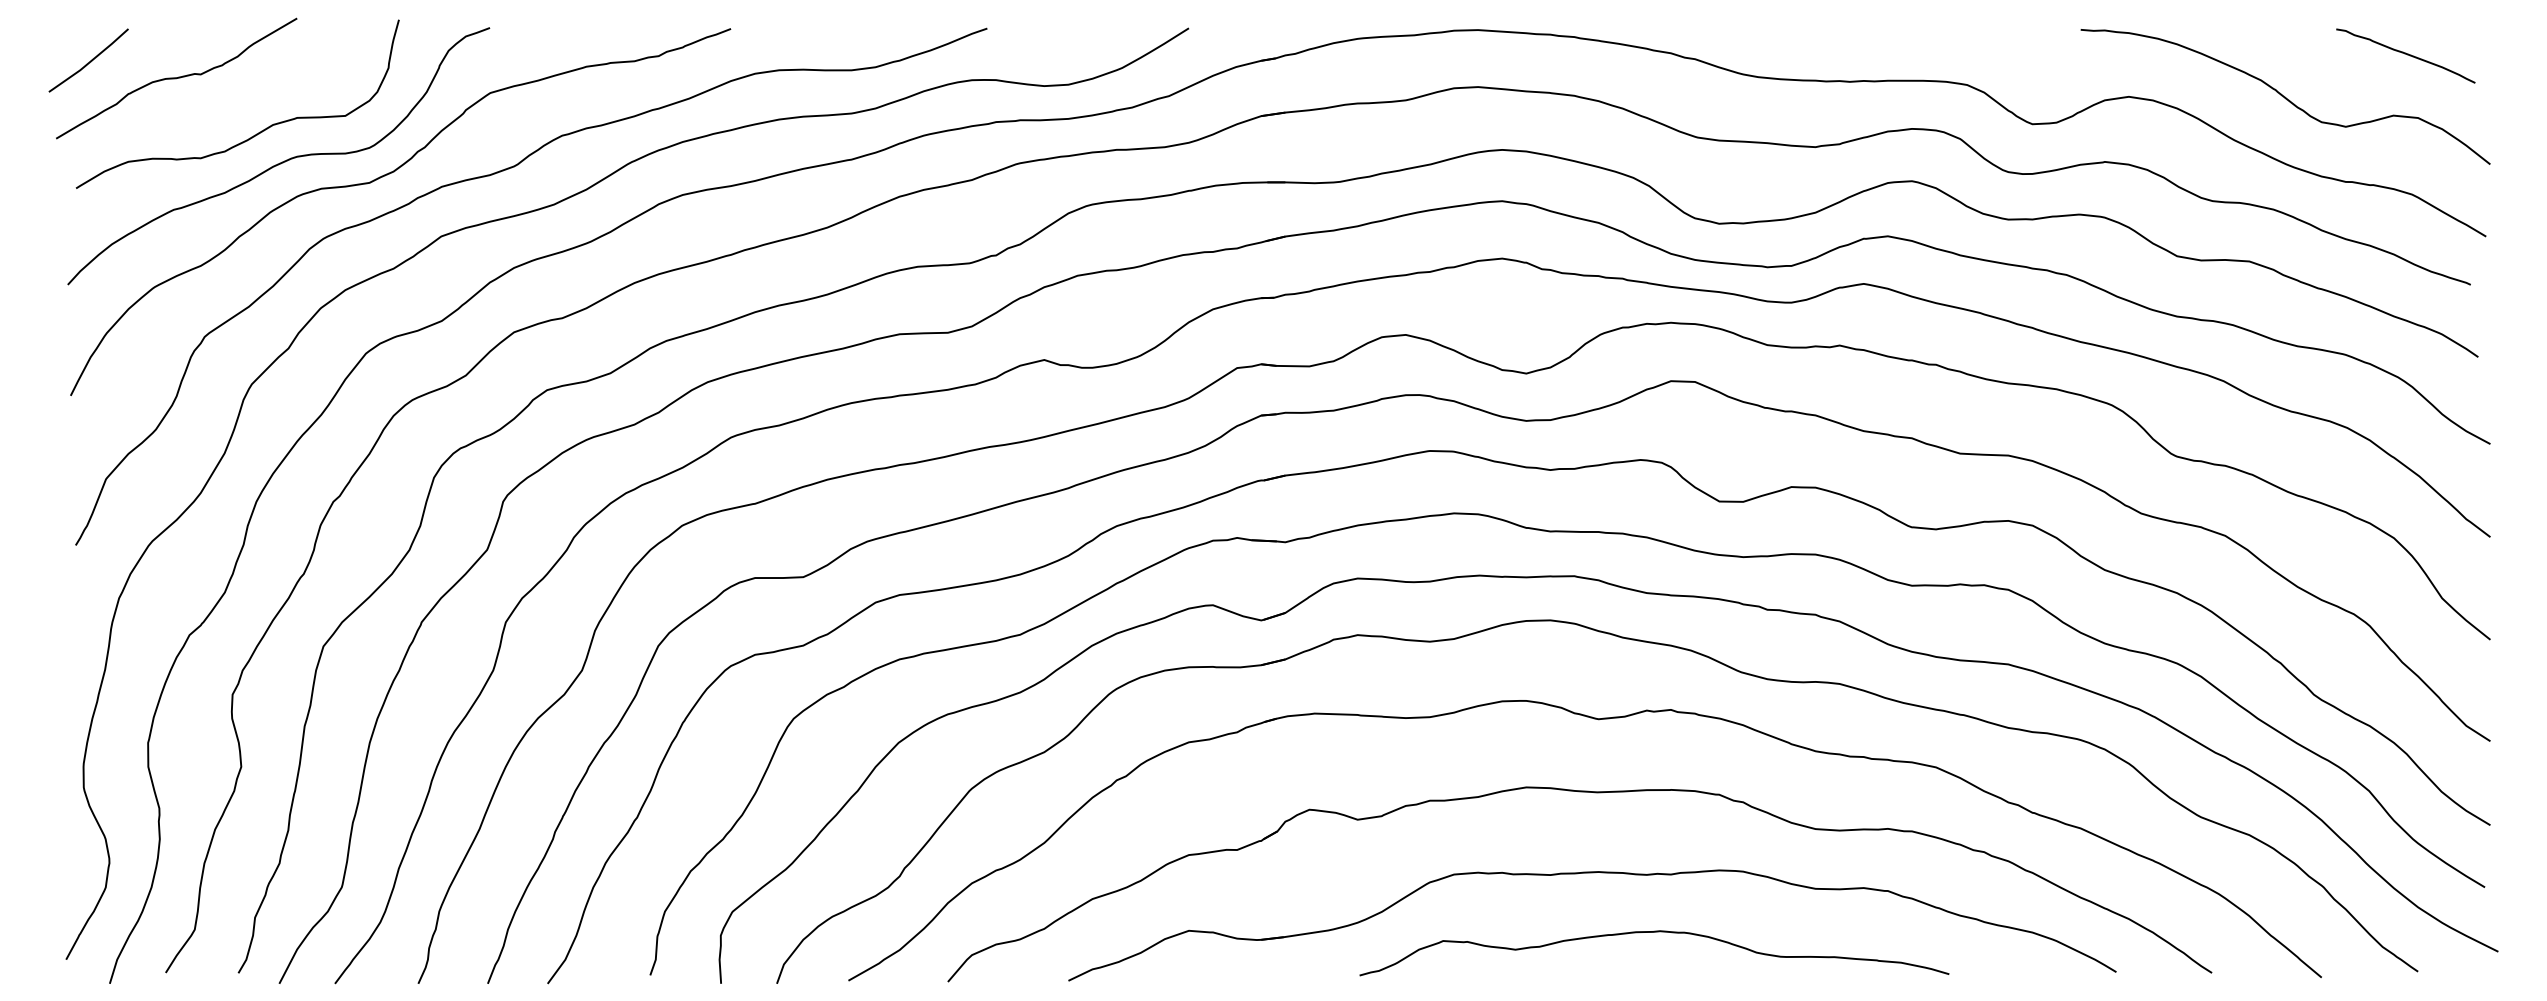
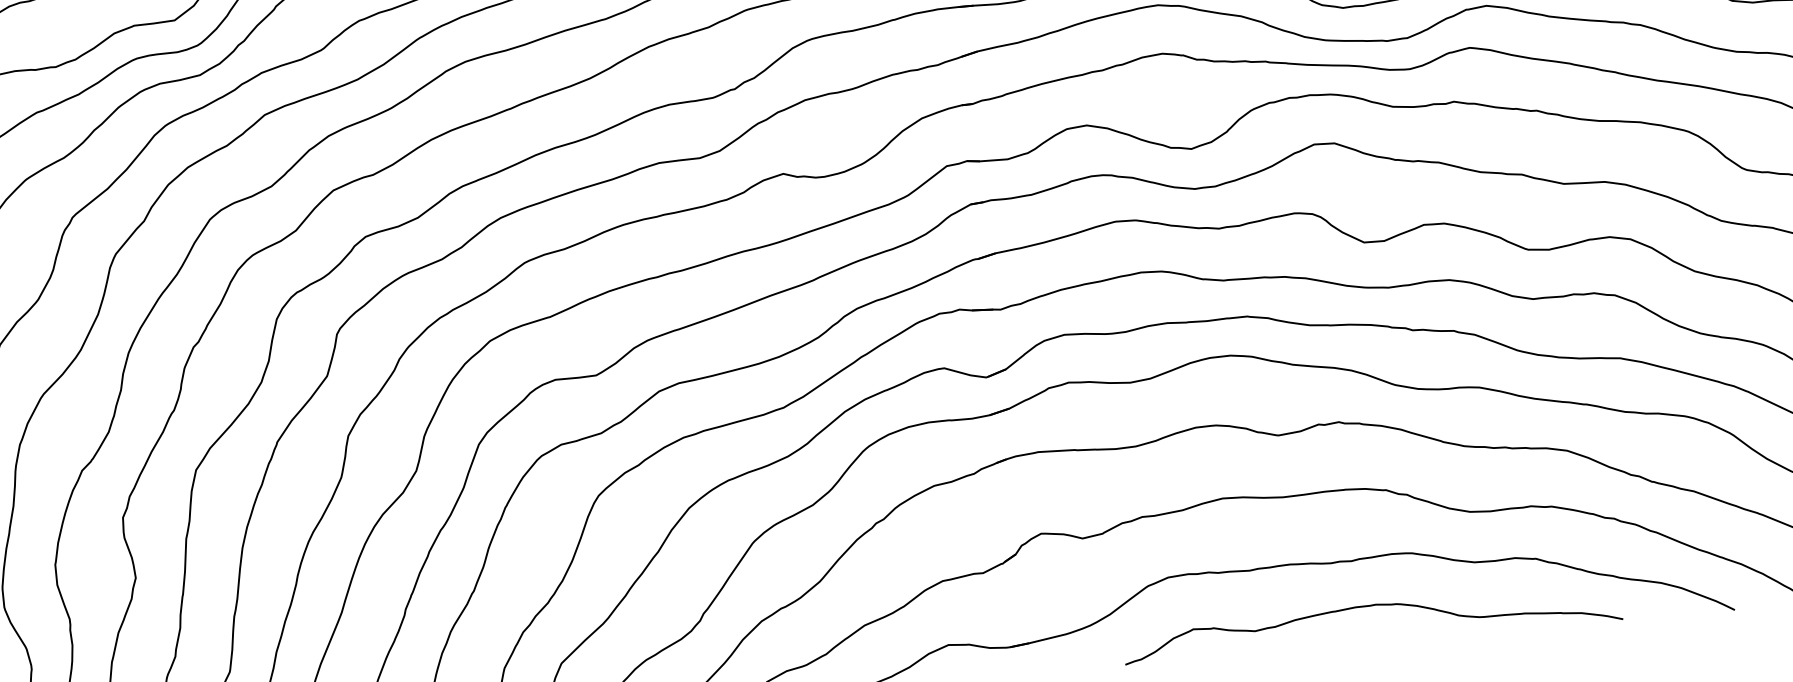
curve: (1654, 932) -> (1371, 606), moved

